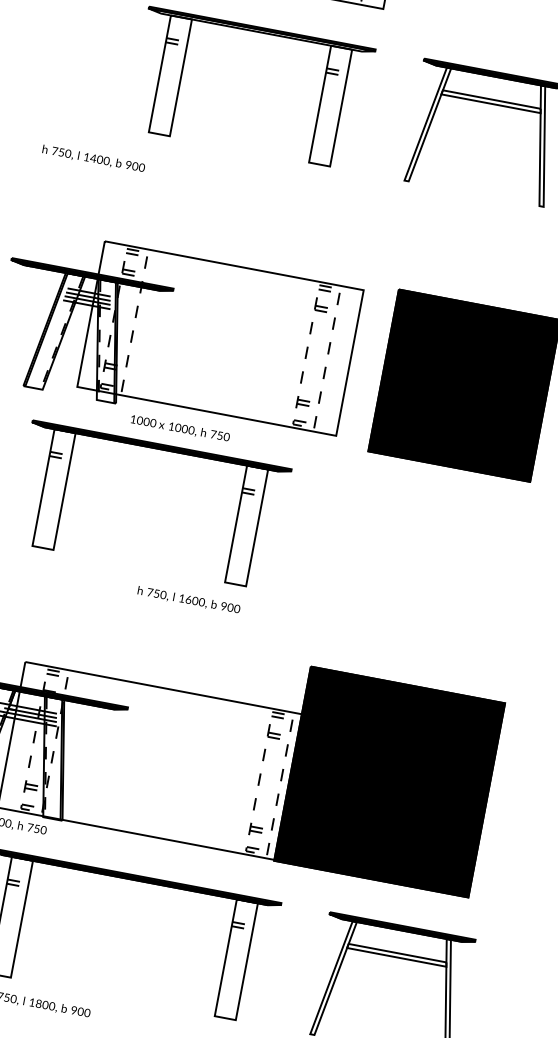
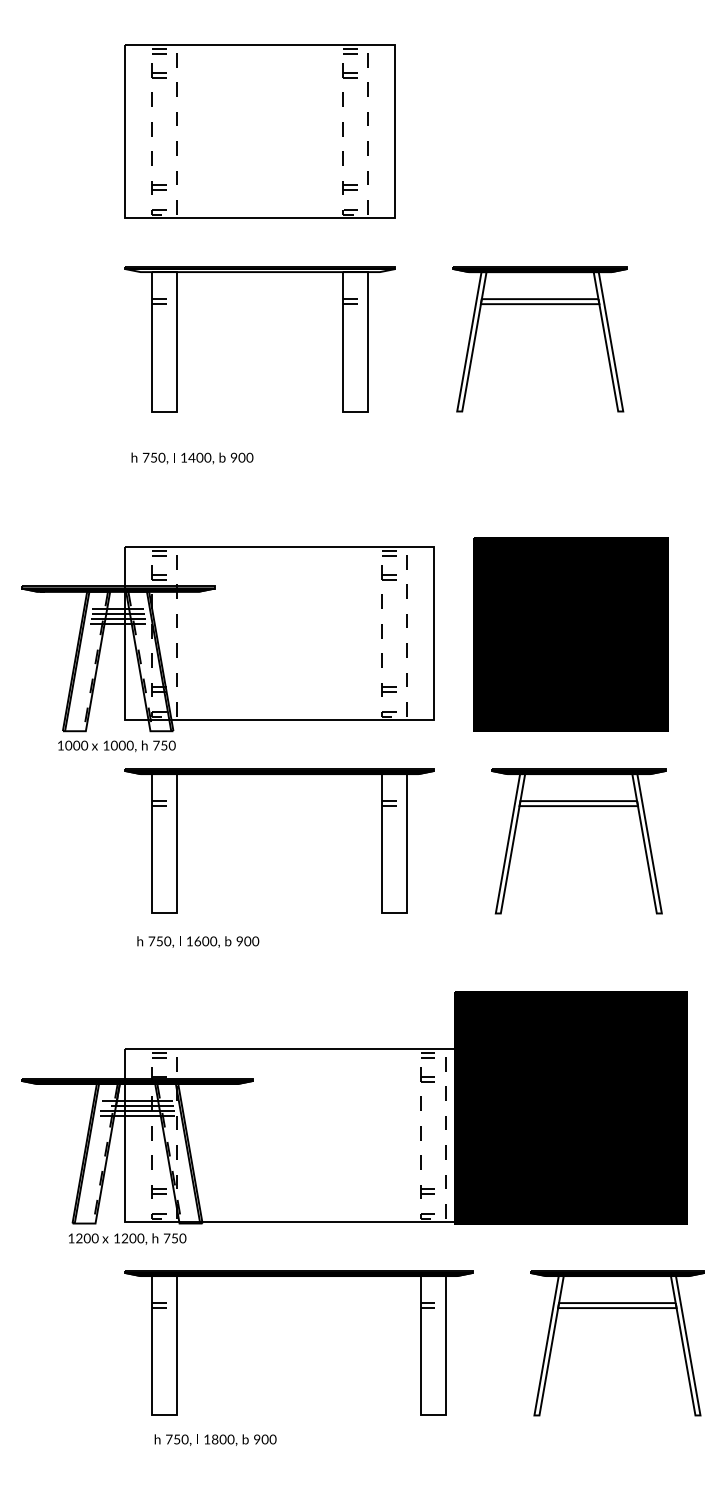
text: (93, 159) -> (192, 458), moved
text: (179, 428) -> (116, 746), moved
part: (161, 449) -> (279, 774), moved
part: (443, 530) -> (578, 806), added
text: (189, 599) -> (198, 941), moved

